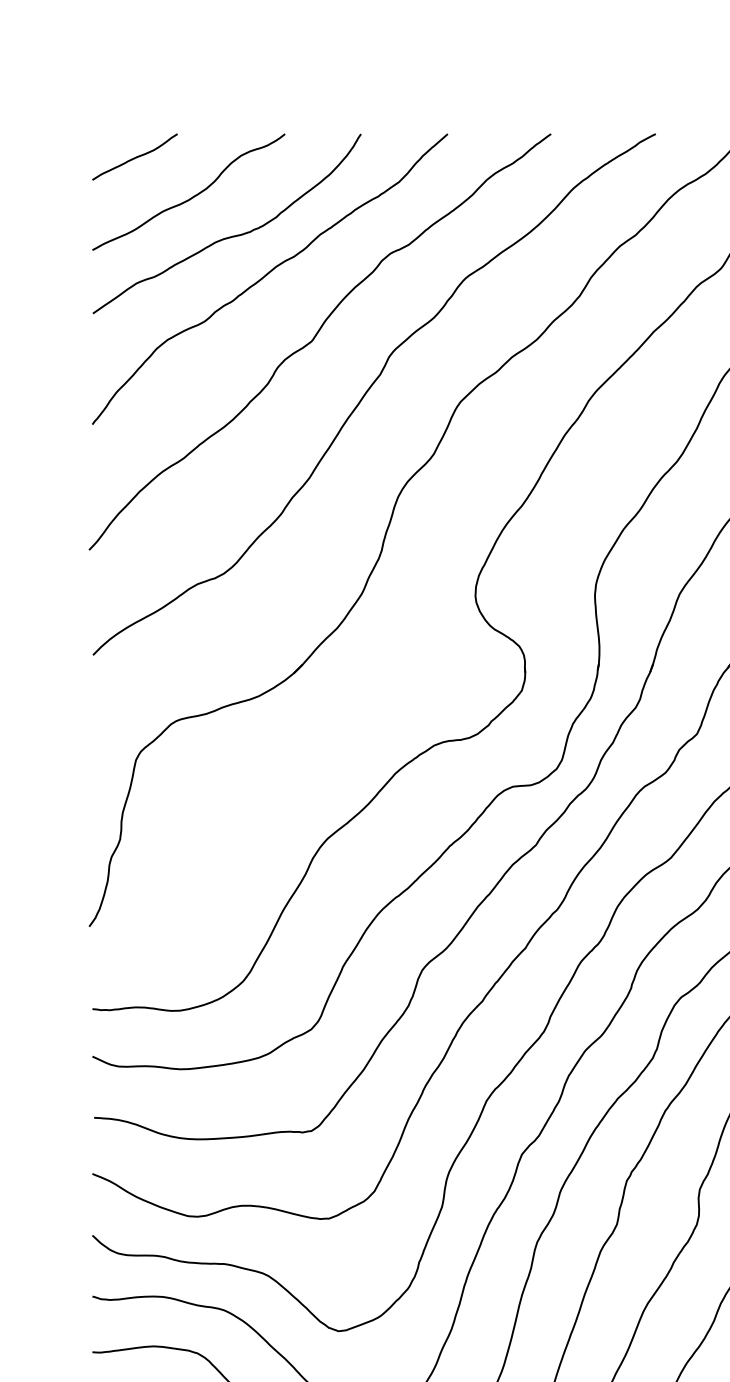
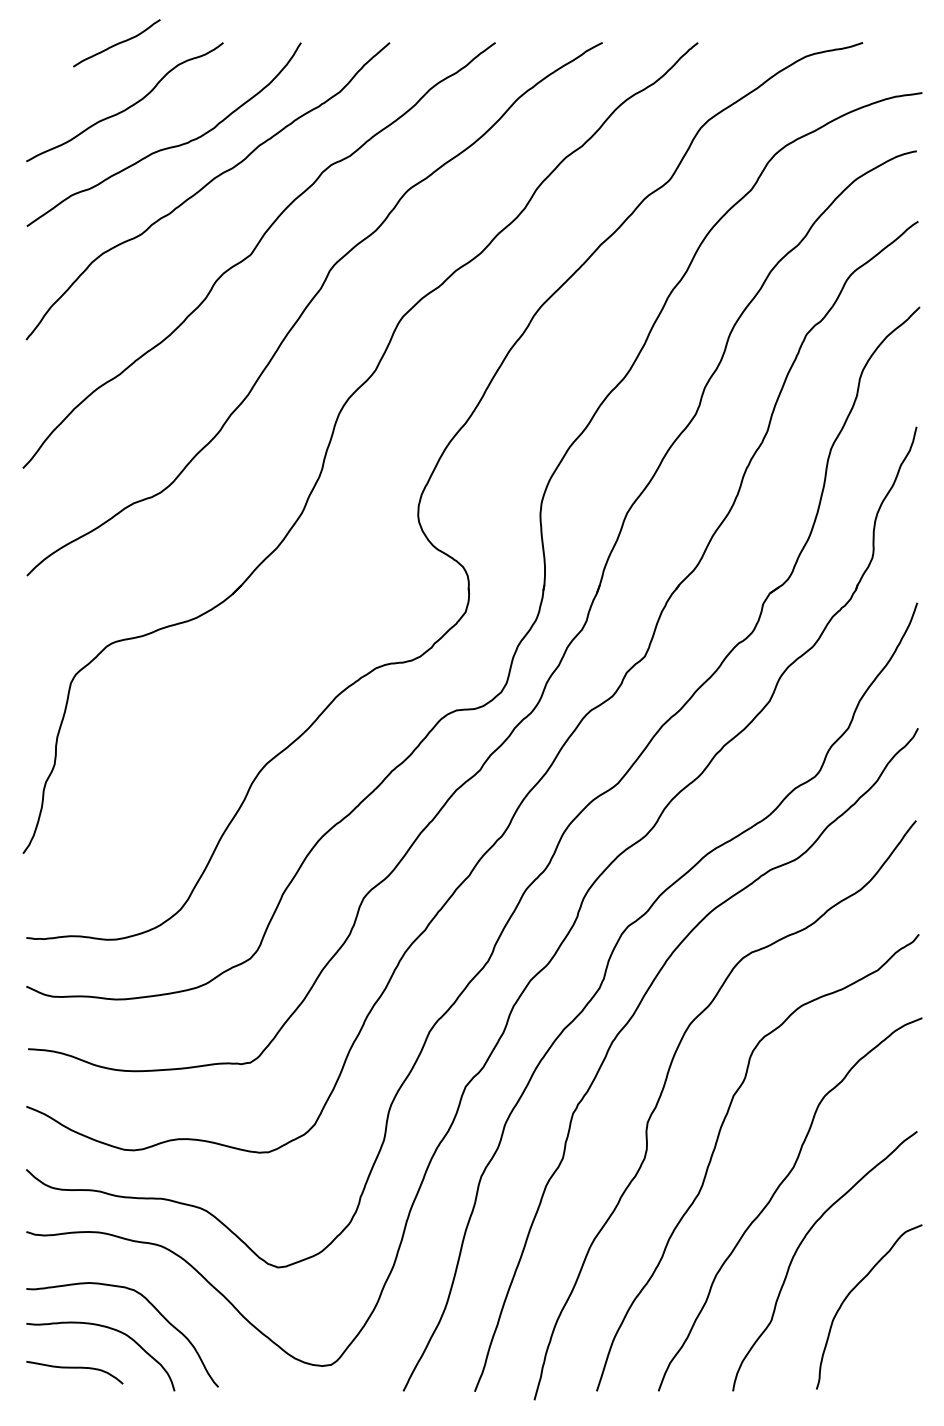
curve: (134, 157) -> (116, 43), moved

